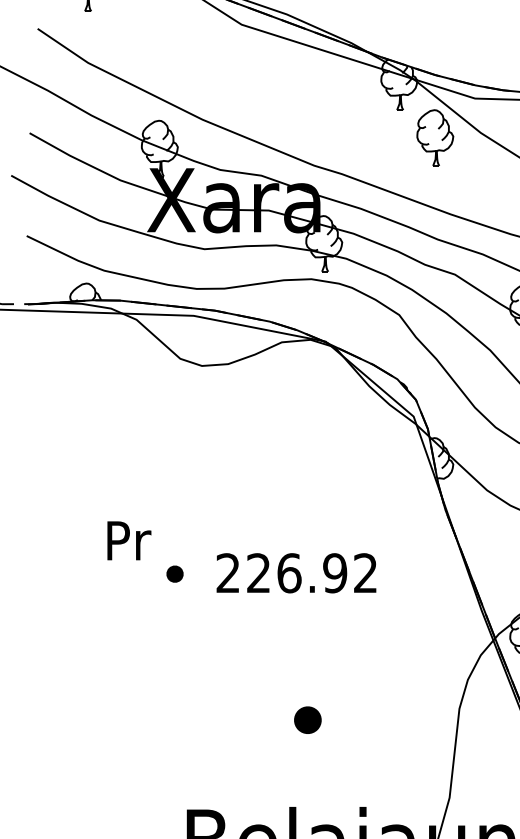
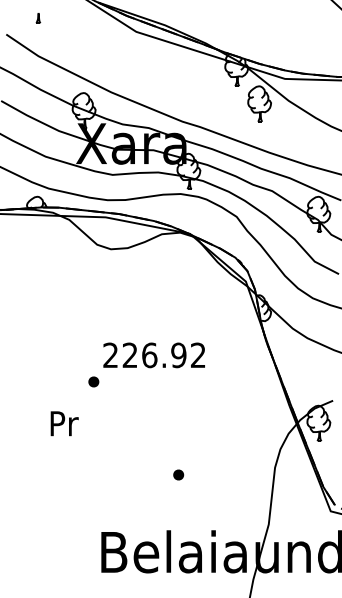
text: (129, 540) -> (64, 423), moved
text: (295, 573) -> (153, 355), moved
part: (307, 719) -> (178, 474), size x0.62

